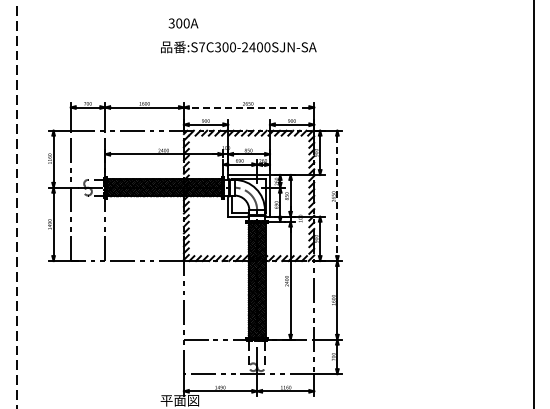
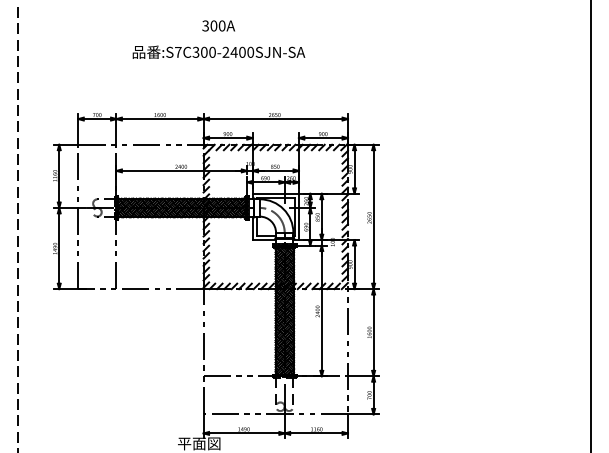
text: (183, 23) -> (218, 26), moved
text: (238, 47) -> (218, 52), moved
line: (248, 107) -> (275, 119), dashed -> solid
line: (337, 196) -> (373, 217), dashed -> solid

